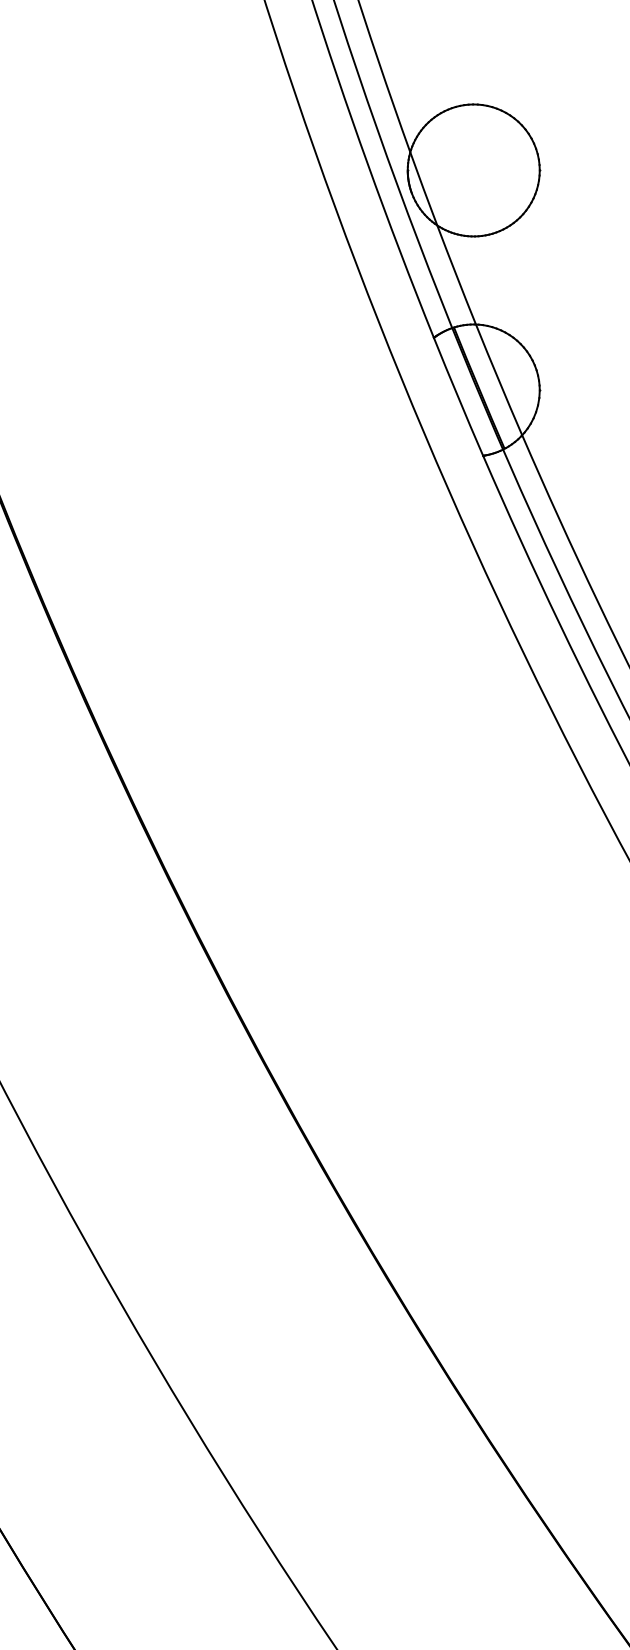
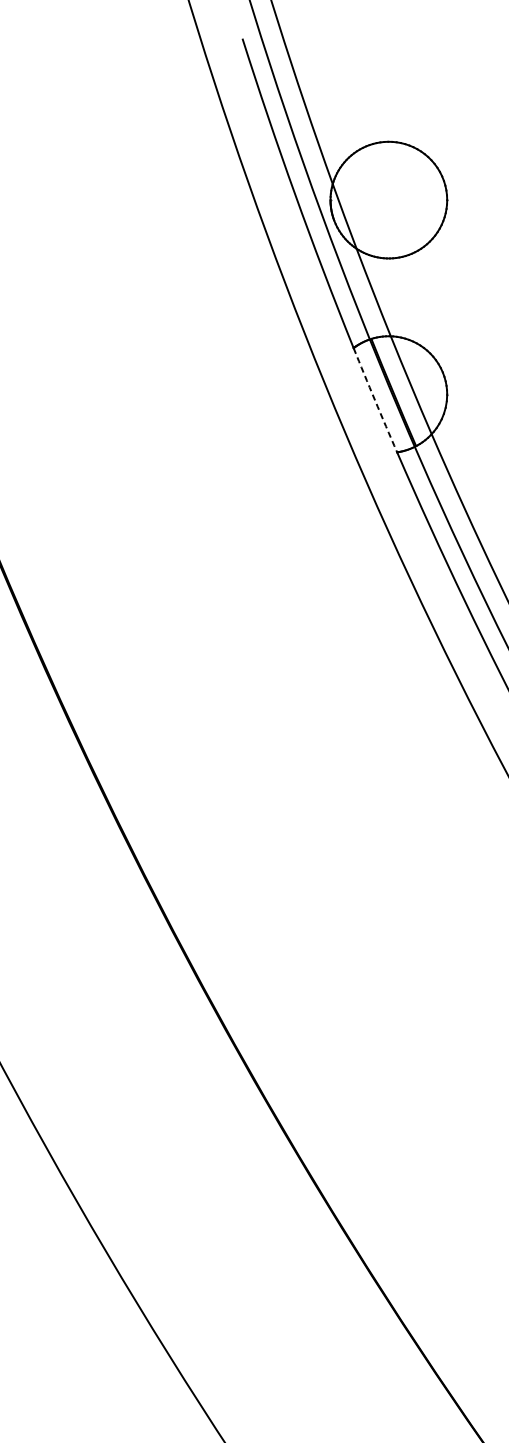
arc: (458, 396) -> (375, 399), solid -> dashed

